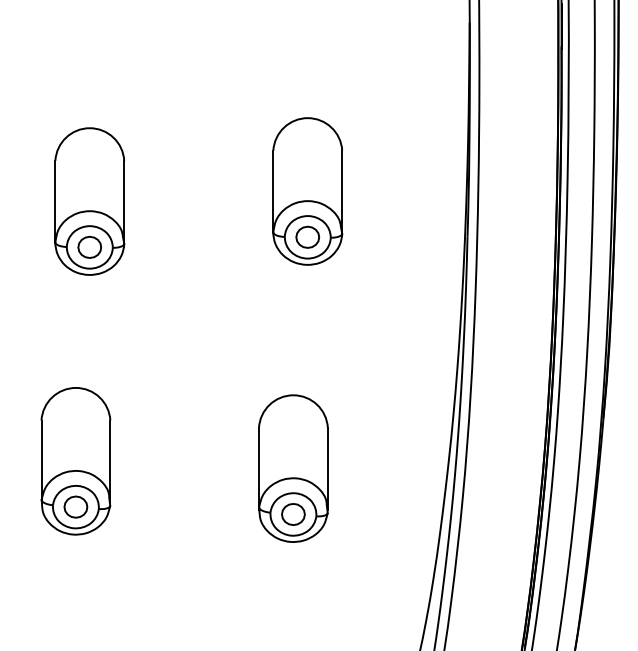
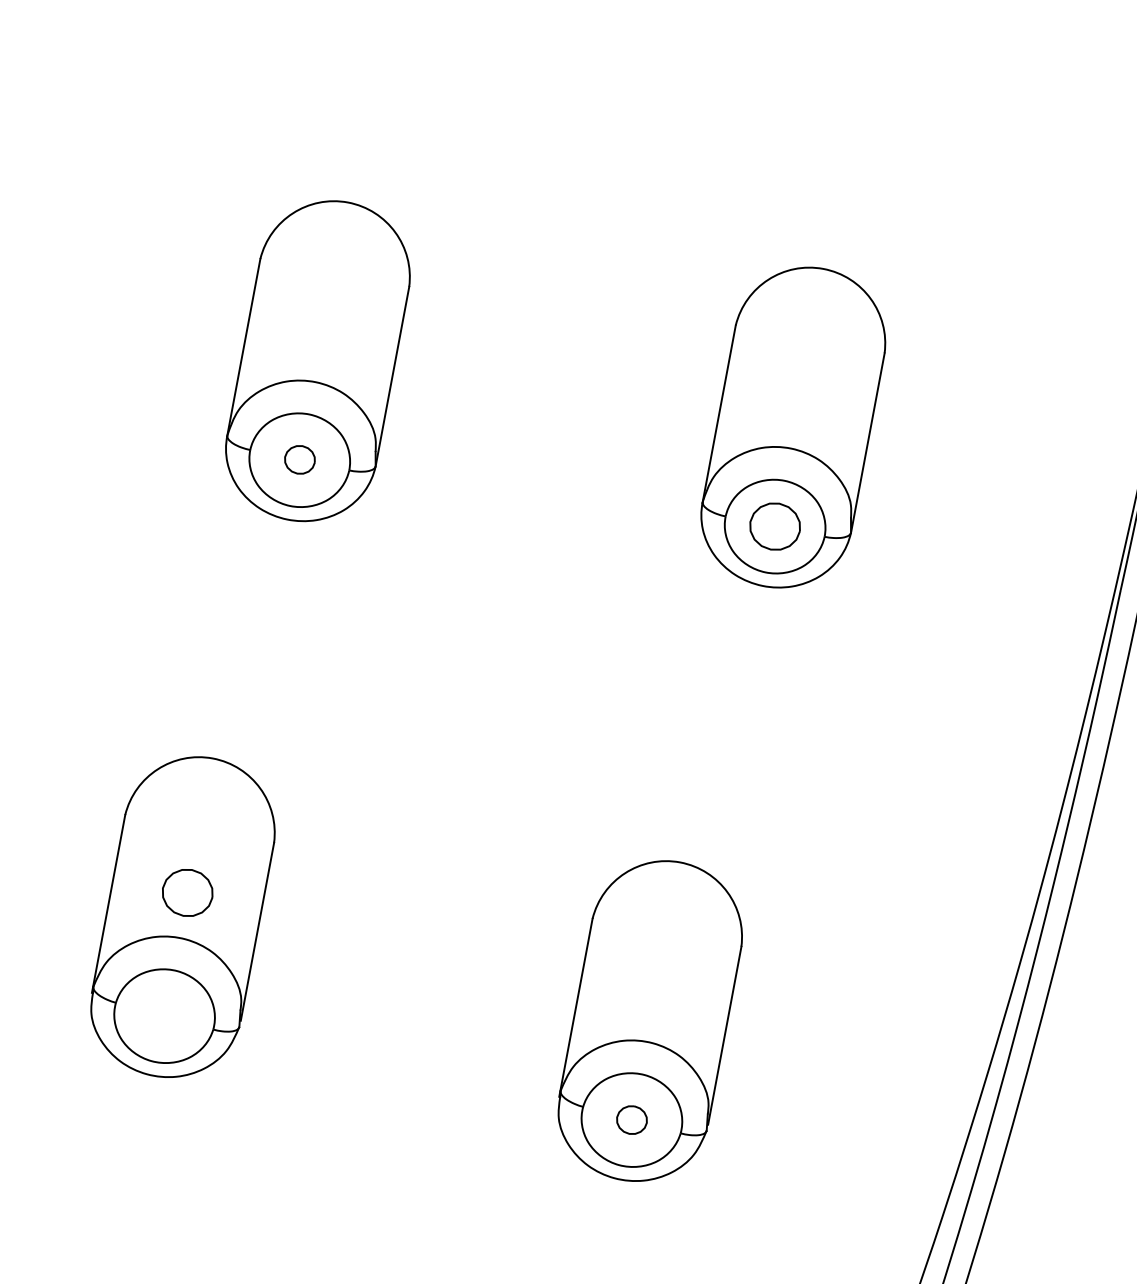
part: (89, 246) -> (299, 458), size x0.6
part: (75, 506) -> (187, 891), moved
part: (293, 514) -> (632, 1120), size x0.6

